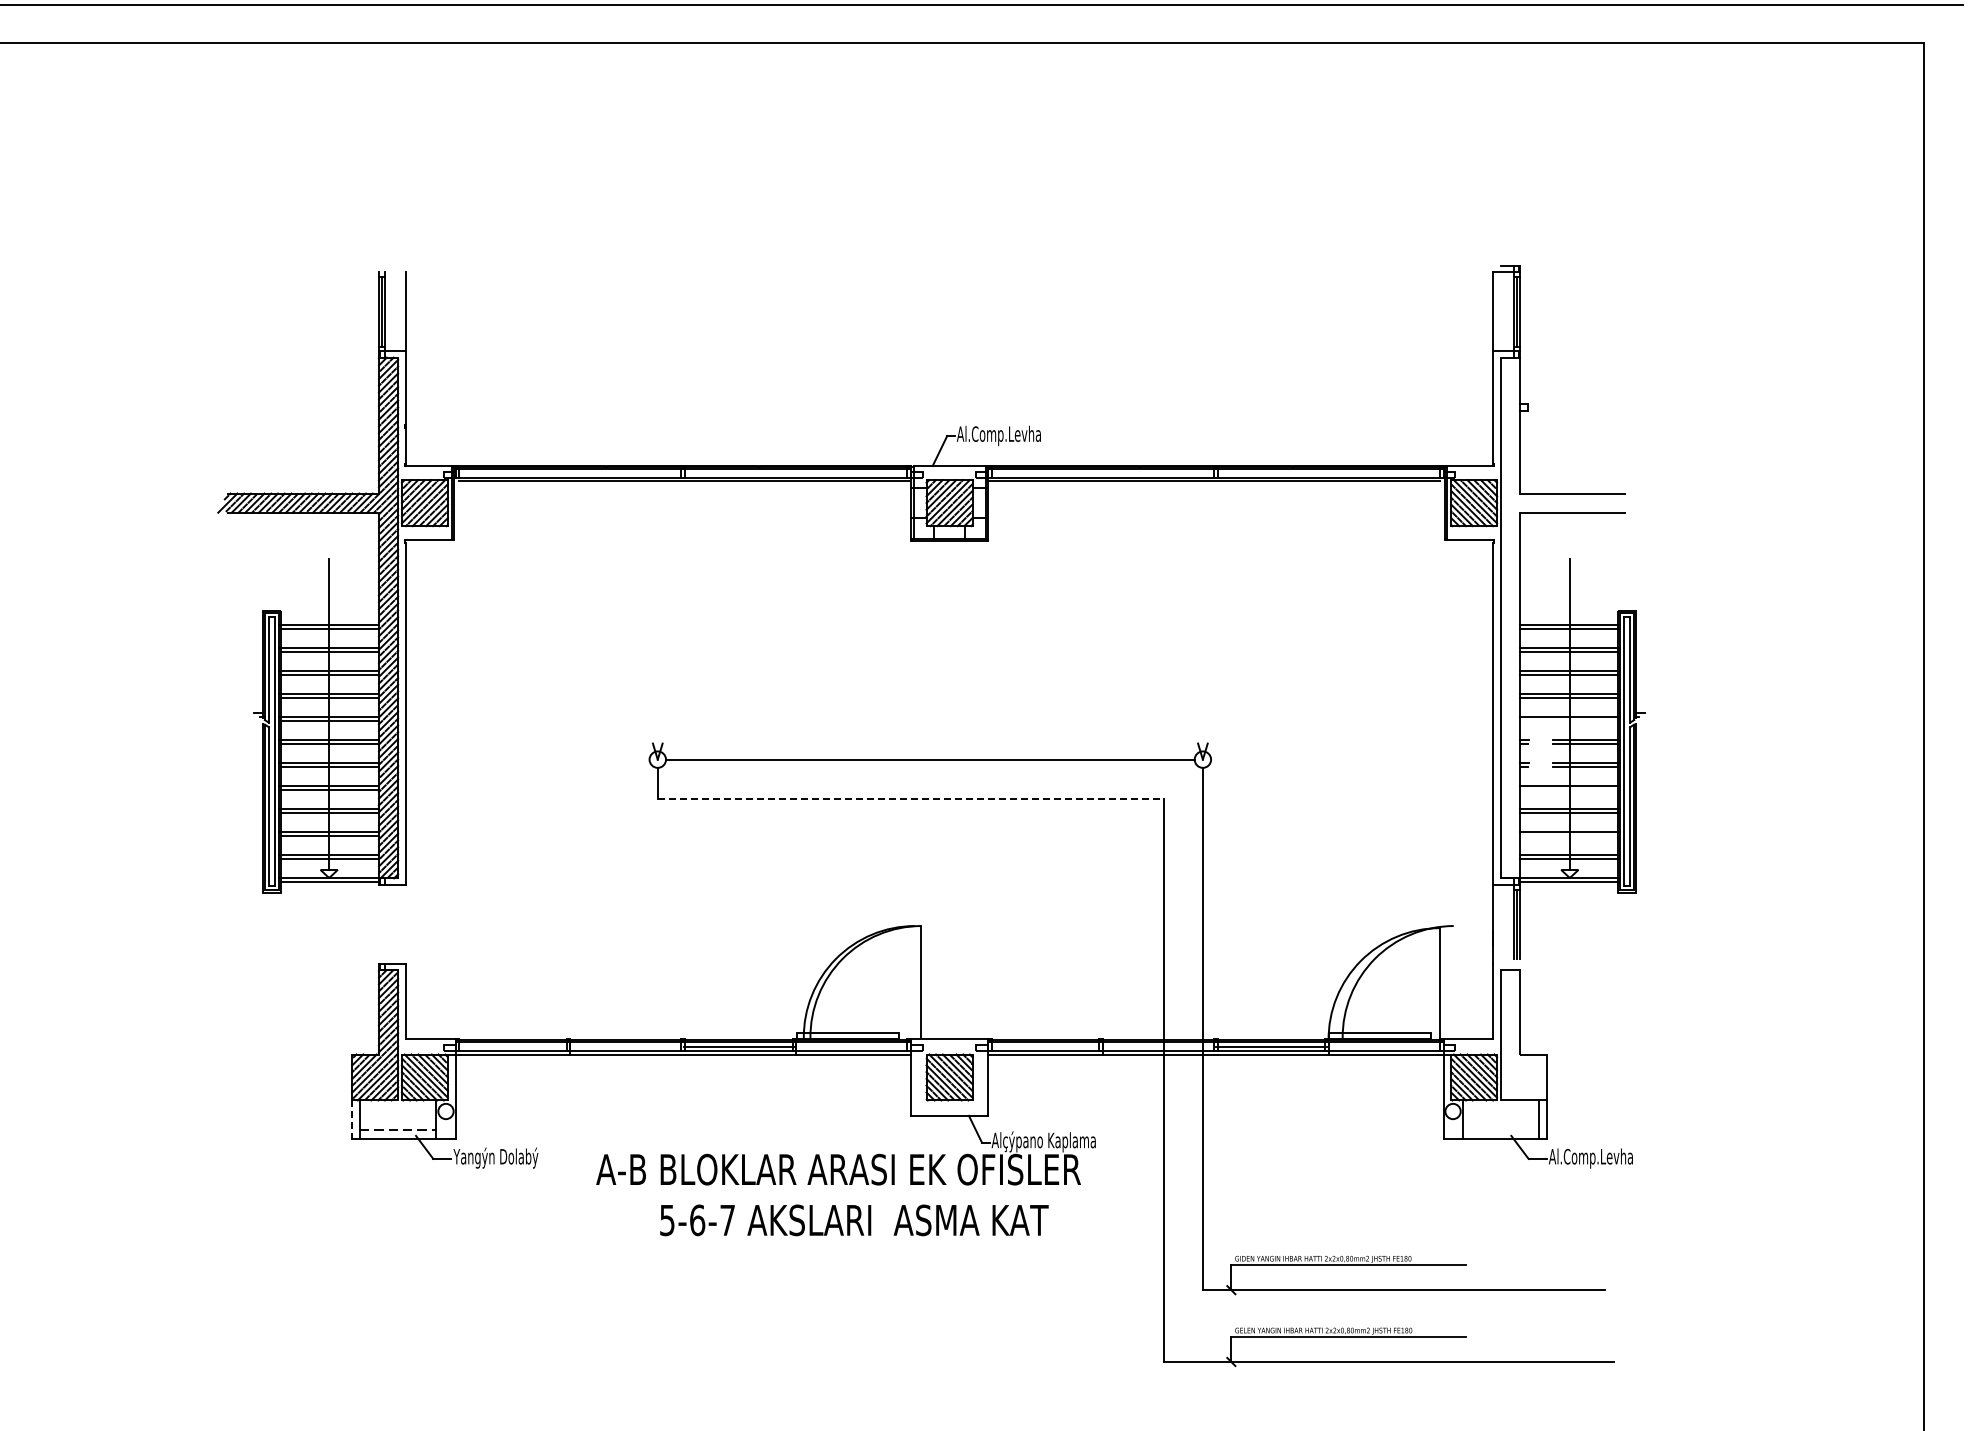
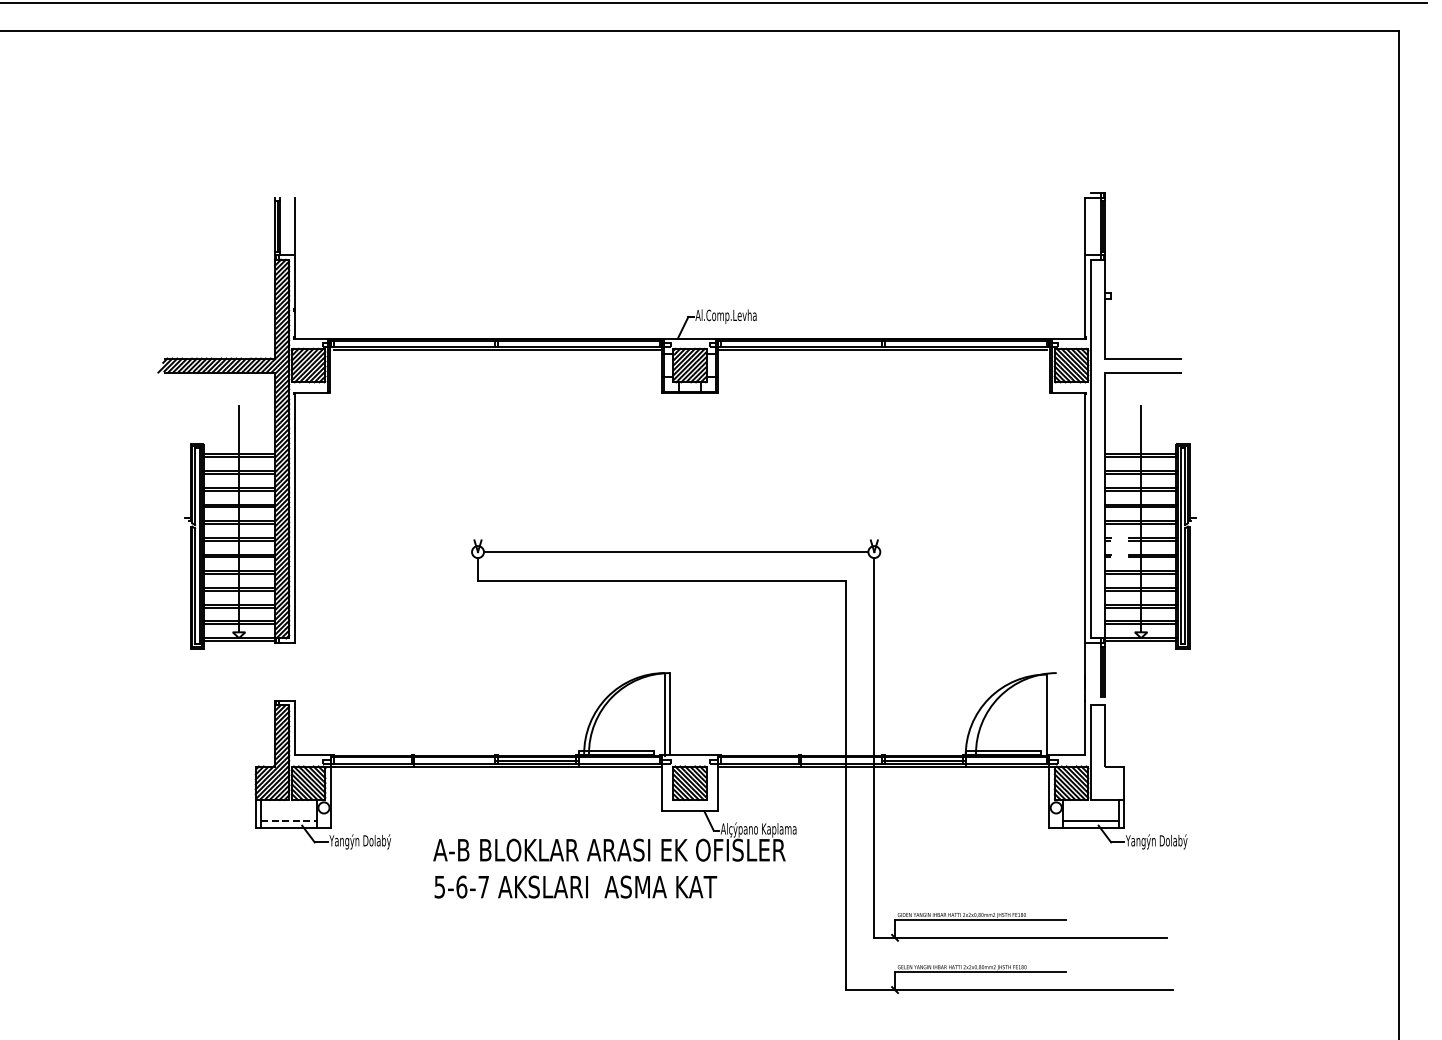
line: (1569, 721) -> (1140, 524), added
line: (1569, 789) -> (1140, 573), added
line: (911, 798) -> (662, 580), dashed -> solid
line: (1569, 835) -> (1140, 607), added
line: (914, 983) -> (664, 714), added
line: (352, 1120) -> (256, 814), dashed -> solid
line: (1500, 1130) -> (1090, 821), added
text: (1590, 1157) -> (1156, 841), Al.Comp.Levha -> Yangýn Dolabý
text: (854, 1220) -> (575, 887), moved

